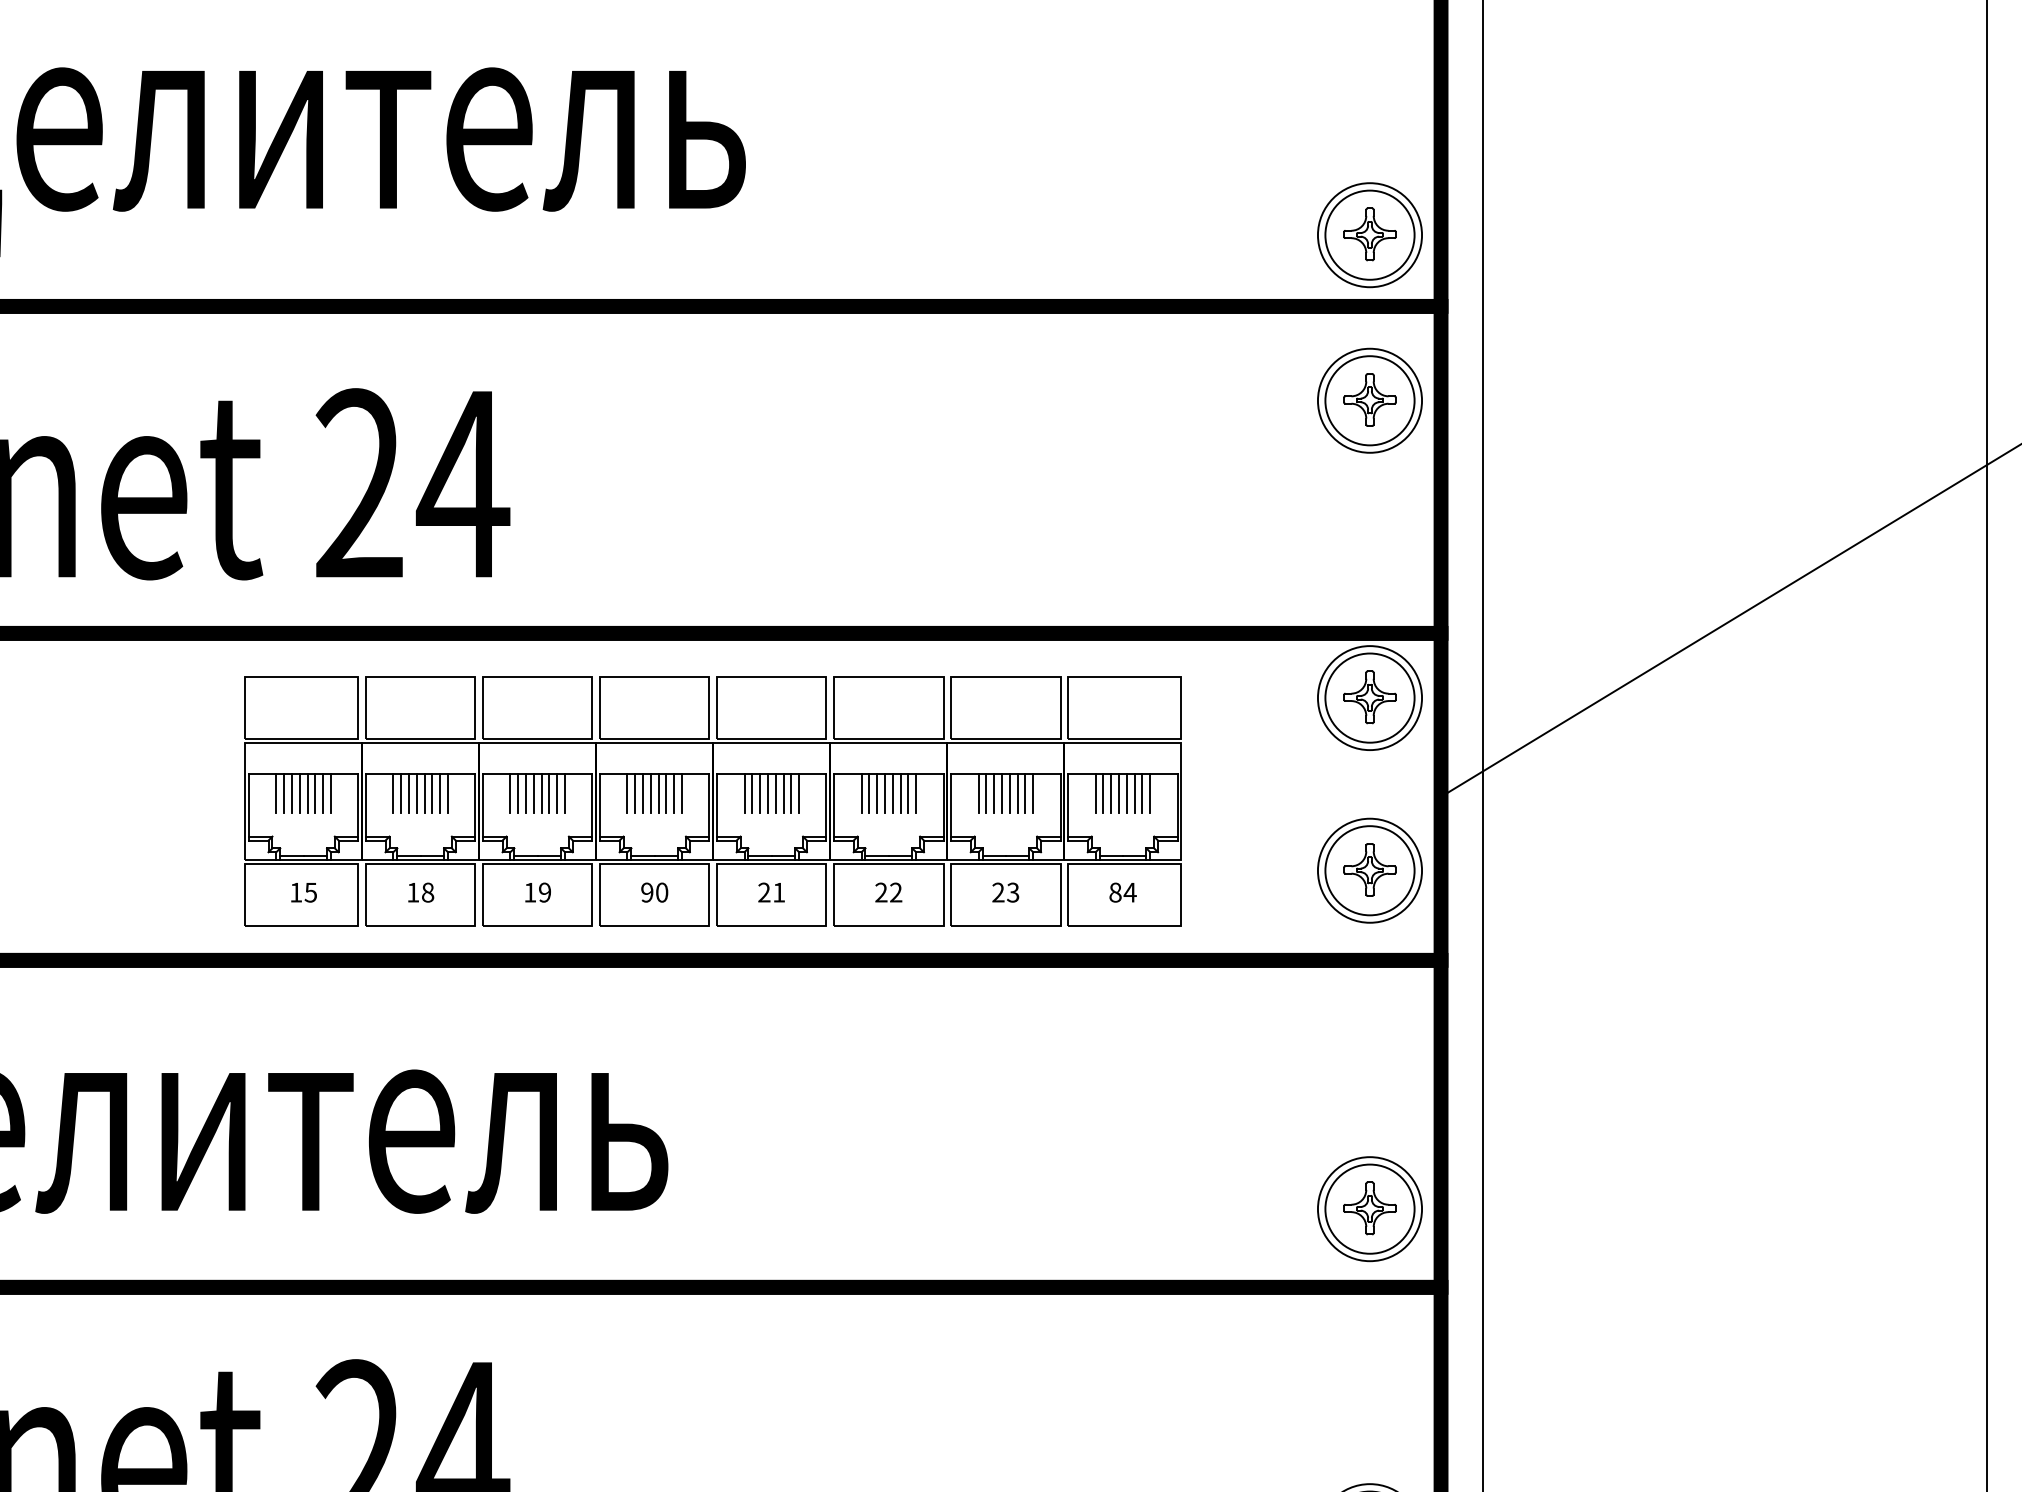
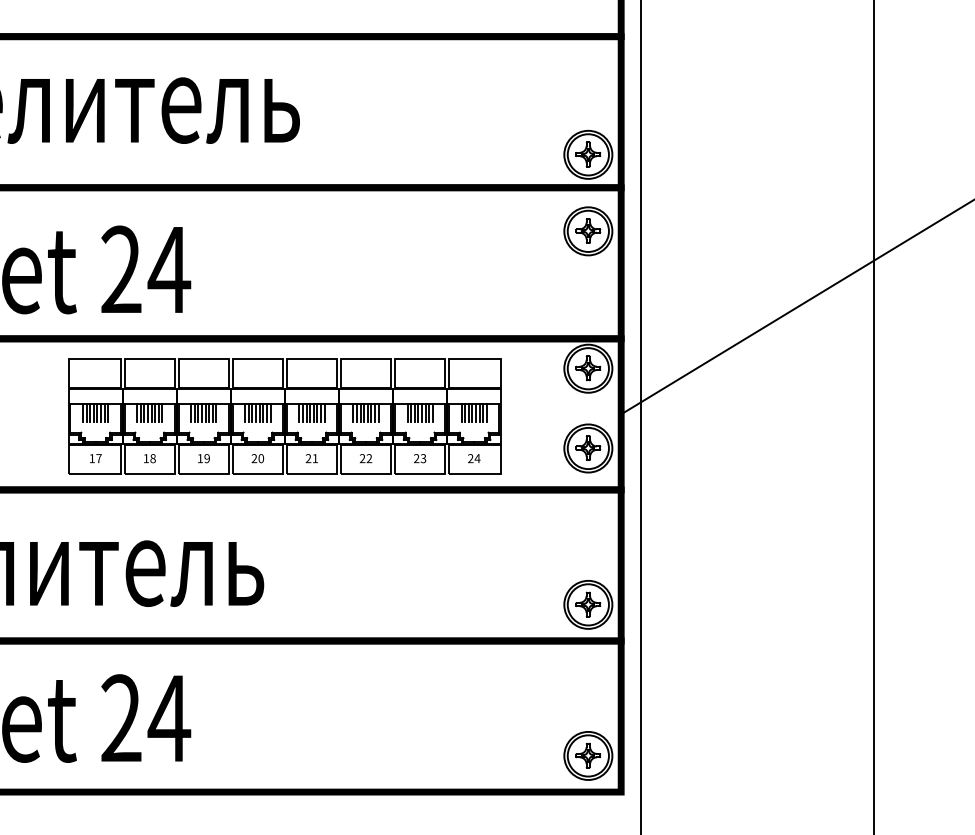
text: (309, 892) -> (98, 458), 15 -> 17
text: (647, 892) -> (254, 458), 90 -> 20
text: (1114, 892) -> (470, 458), 84 -> 24

